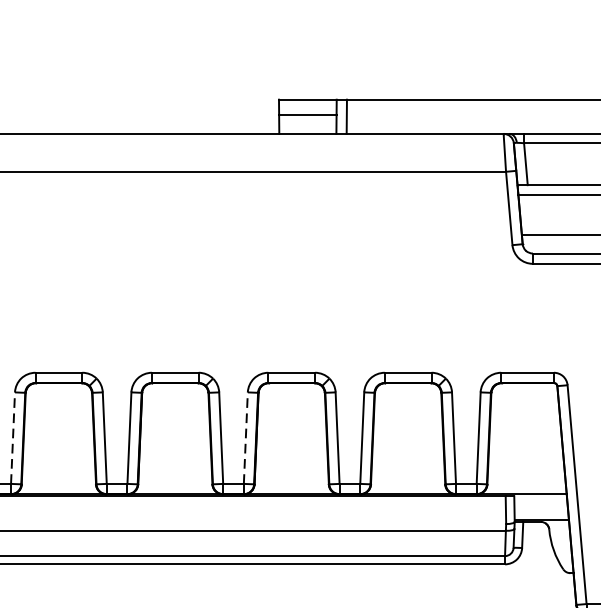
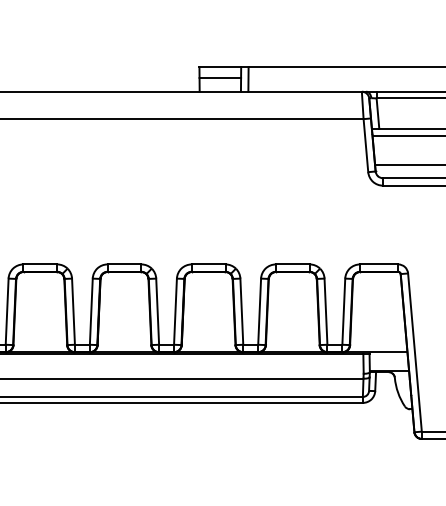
line: (13, 437) -> (7, 311), dashed -> solid
line: (245, 437) -> (175, 311), dashed -> solid

